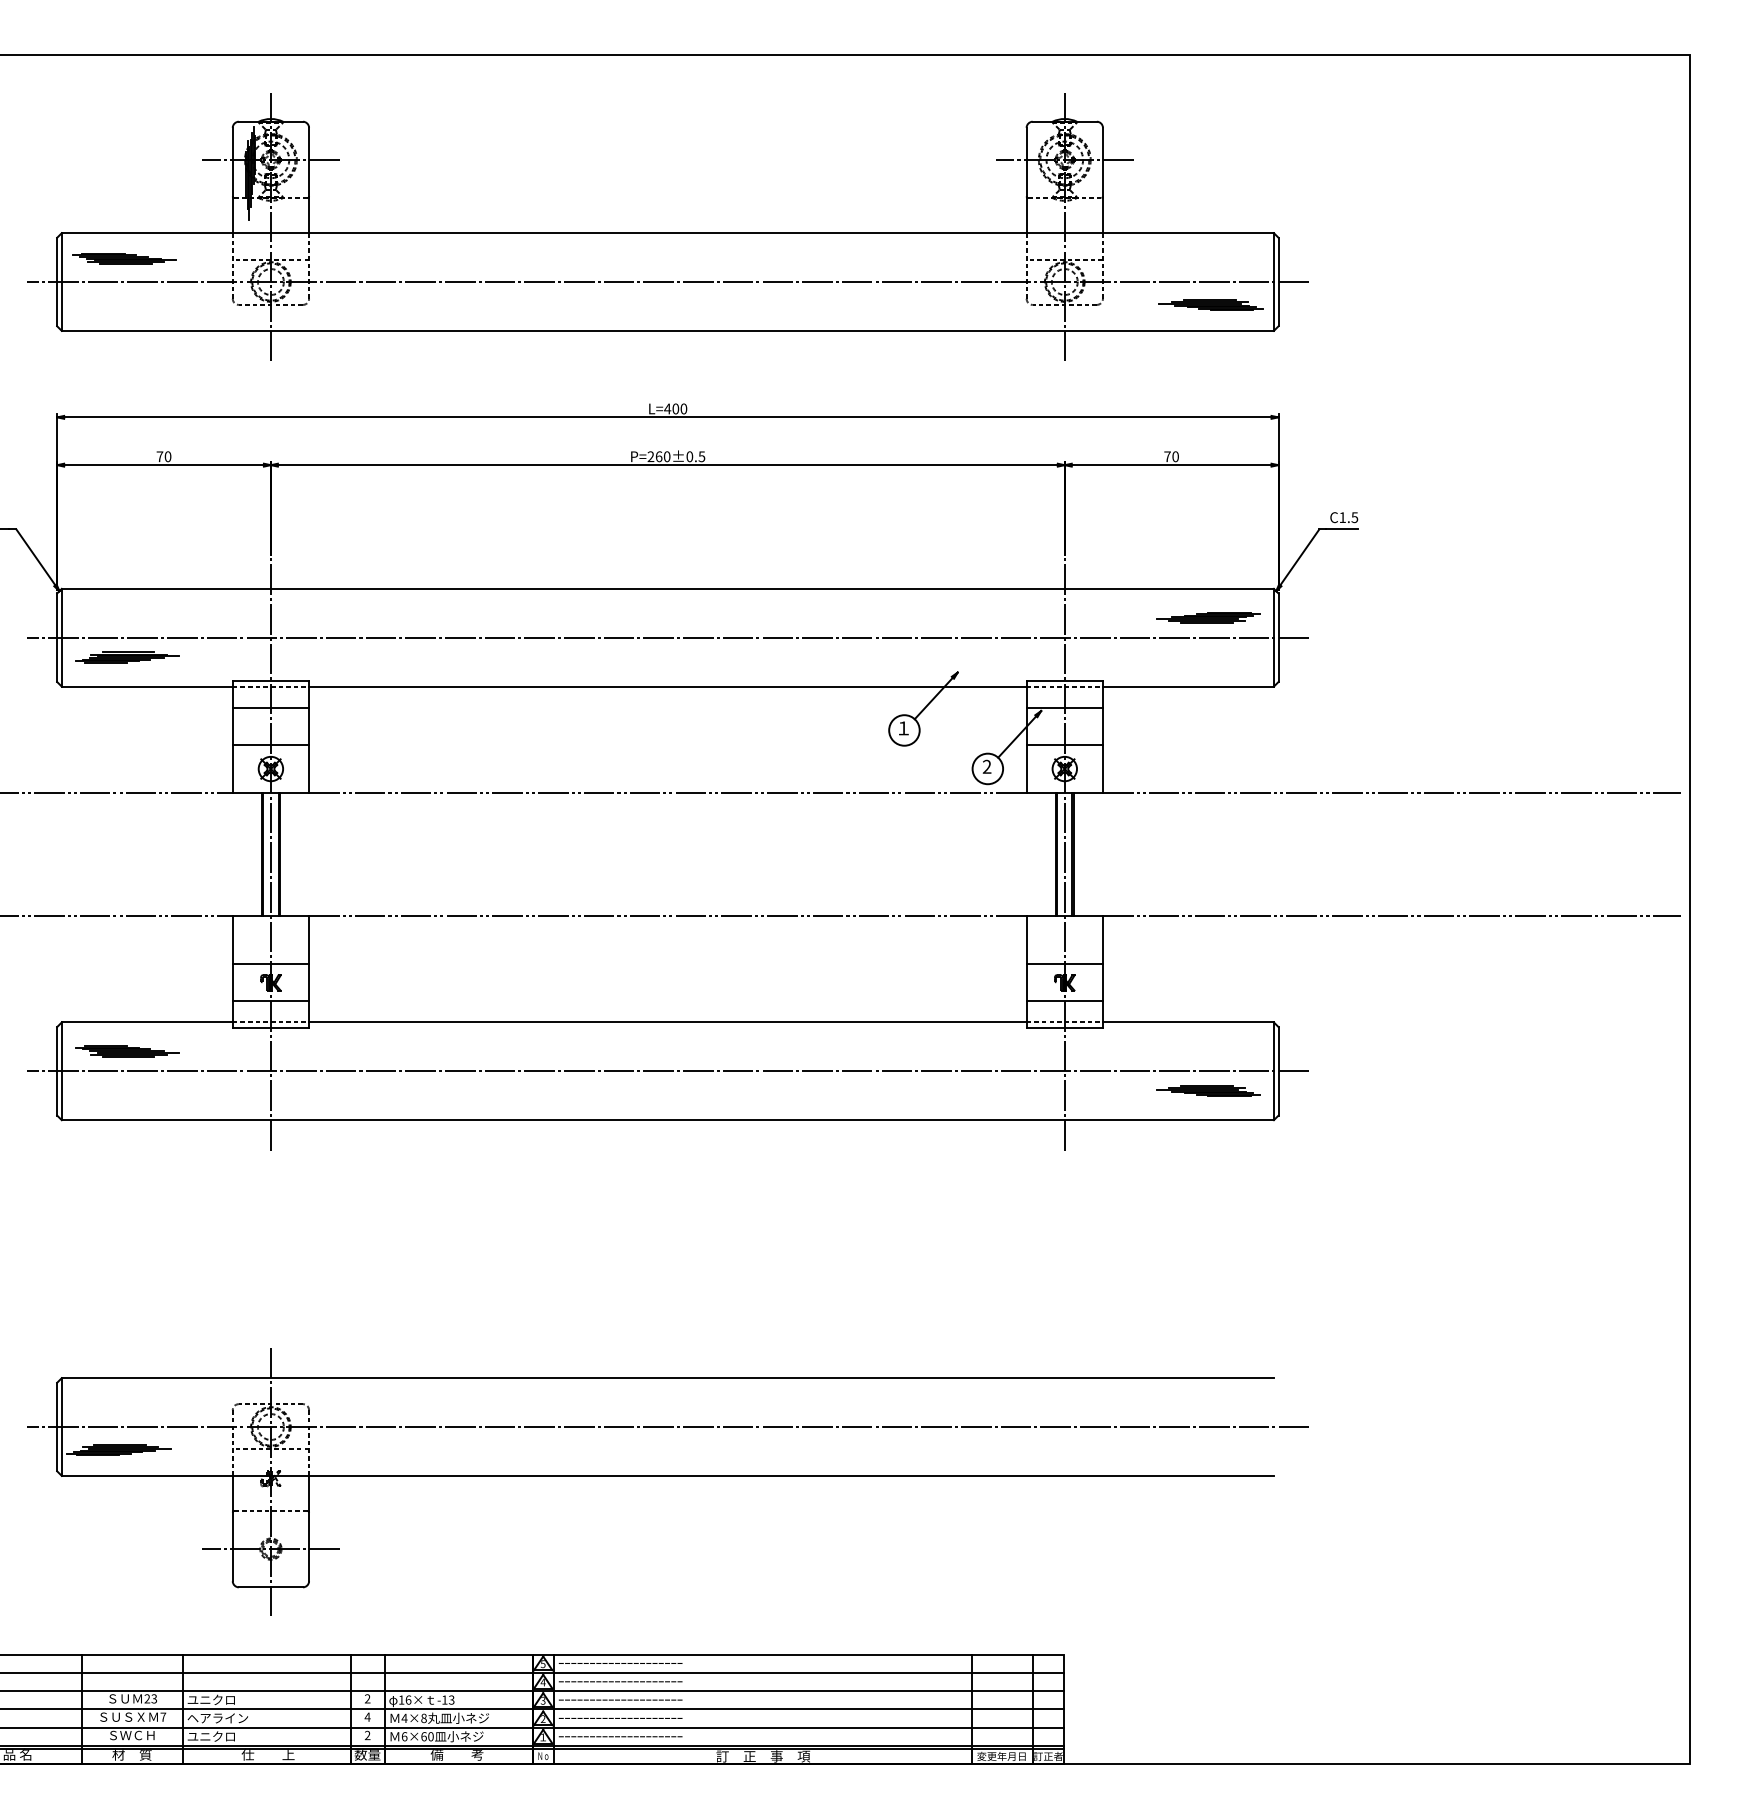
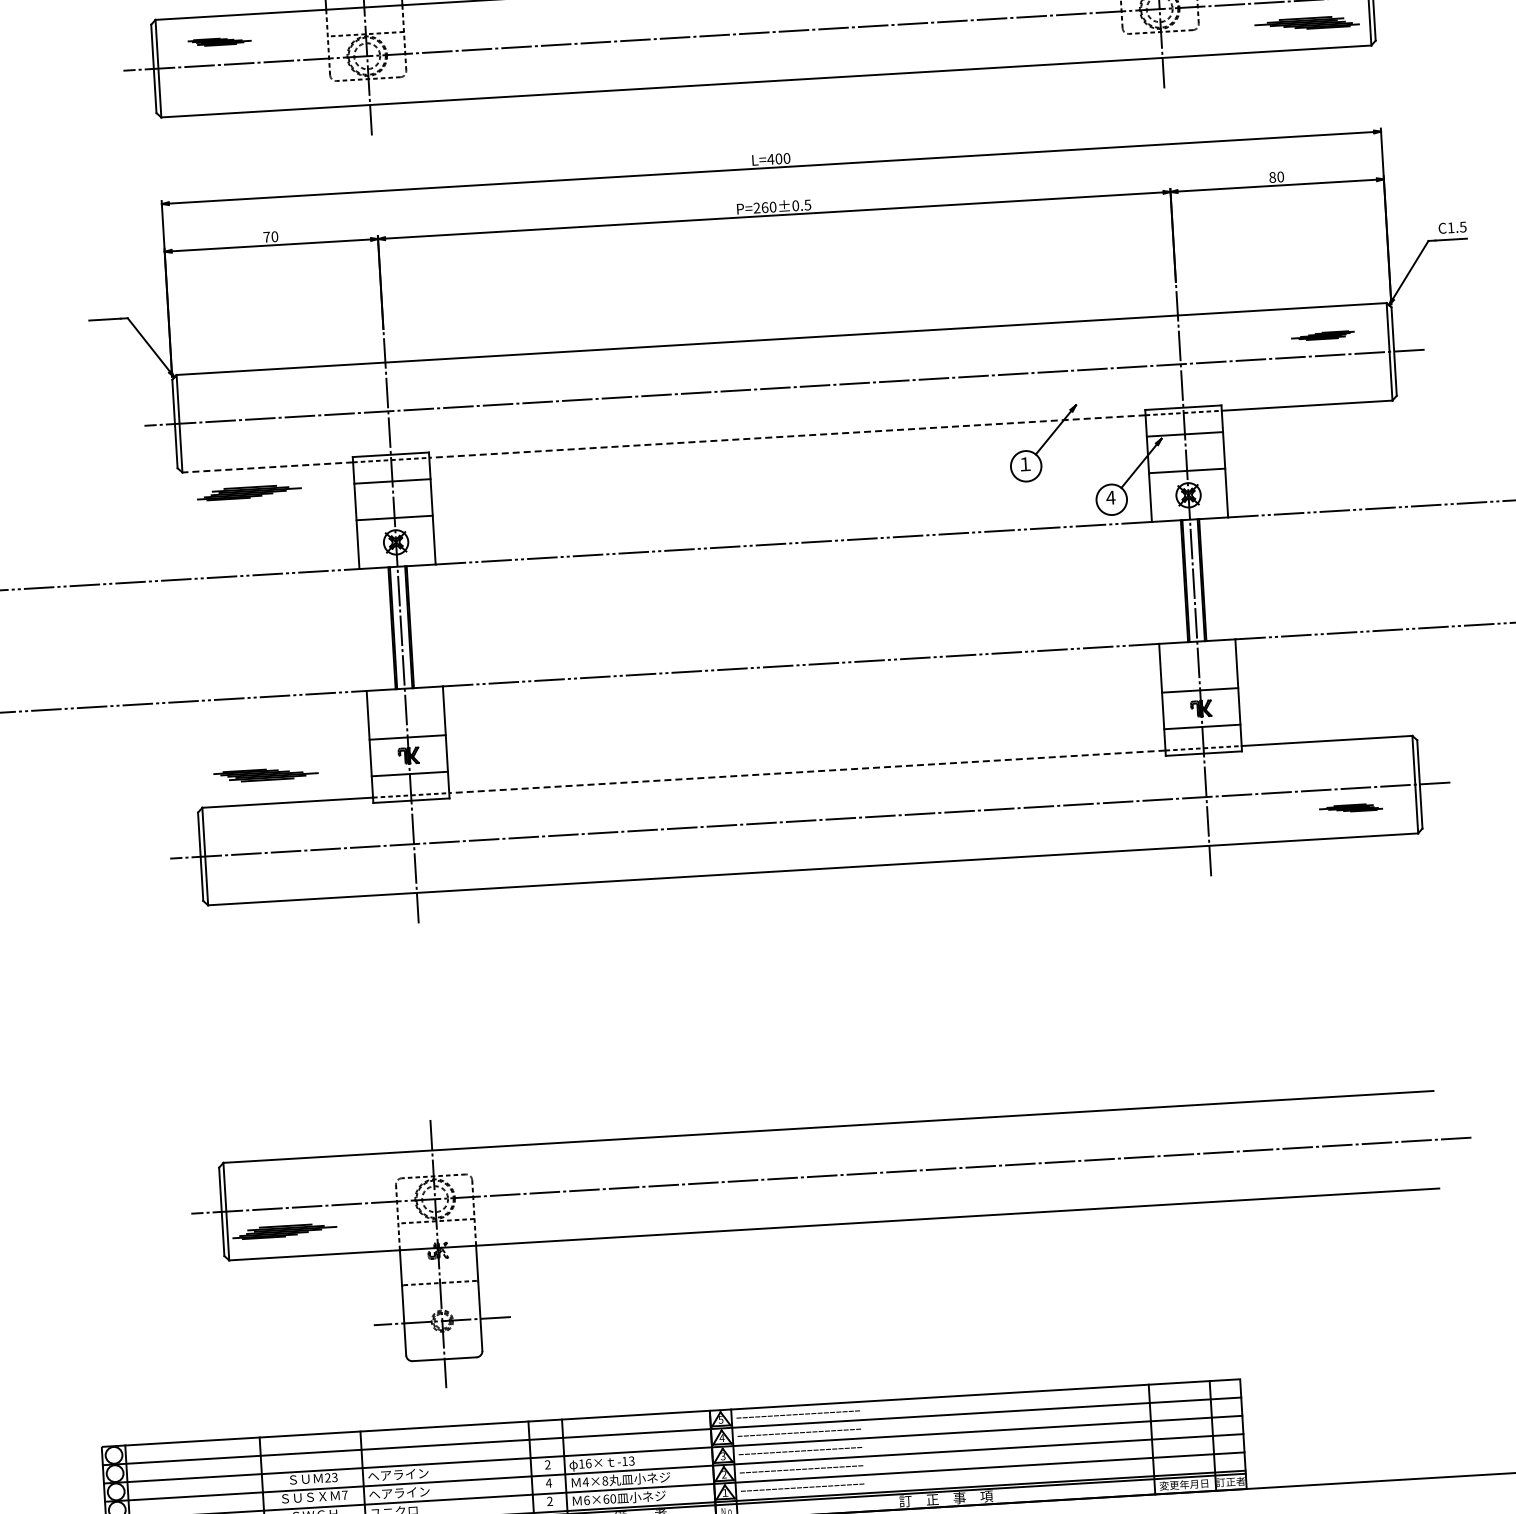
part: (124, 258) -> (219, 41), size x0.6
text: (1167, 456) -> (1272, 177), 70 -> 80
part: (1208, 617) -> (1323, 335), size x0.6
part: (127, 657) -> (249, 492), moved
line: (146, 686) -> (266, 467), solid -> dashed
line: (667, 686) -> (787, 436), solid -> dashed
text: (986, 766) -> (1110, 497), 2 -> 4
line: (667, 1022) -> (807, 771), solid -> dashed
part: (127, 1051) -> (266, 774), moved
part: (1208, 1090) -> (1351, 807), size x0.6
text: (217, 1699) -> (397, 1474), ユニクロ -> ヘアライン

